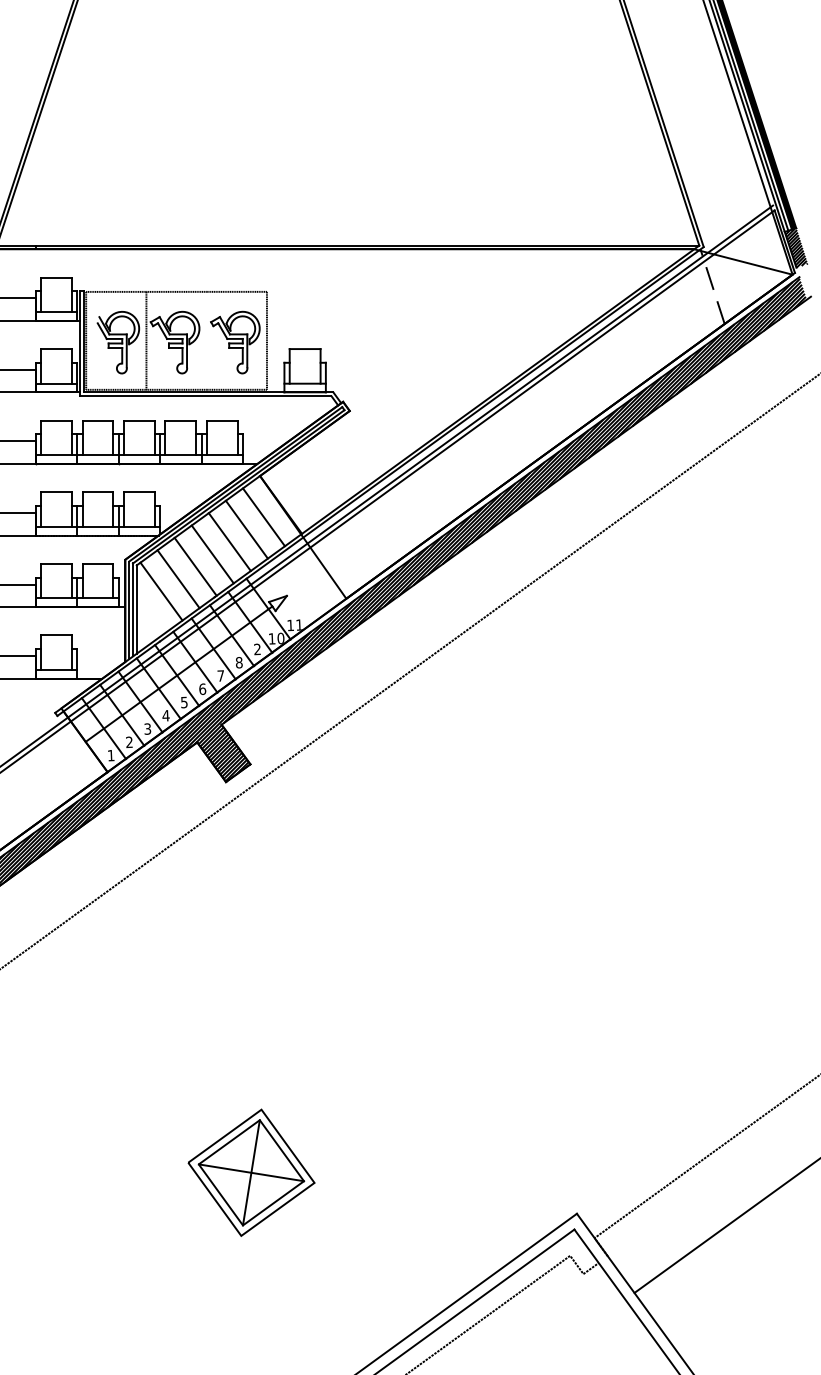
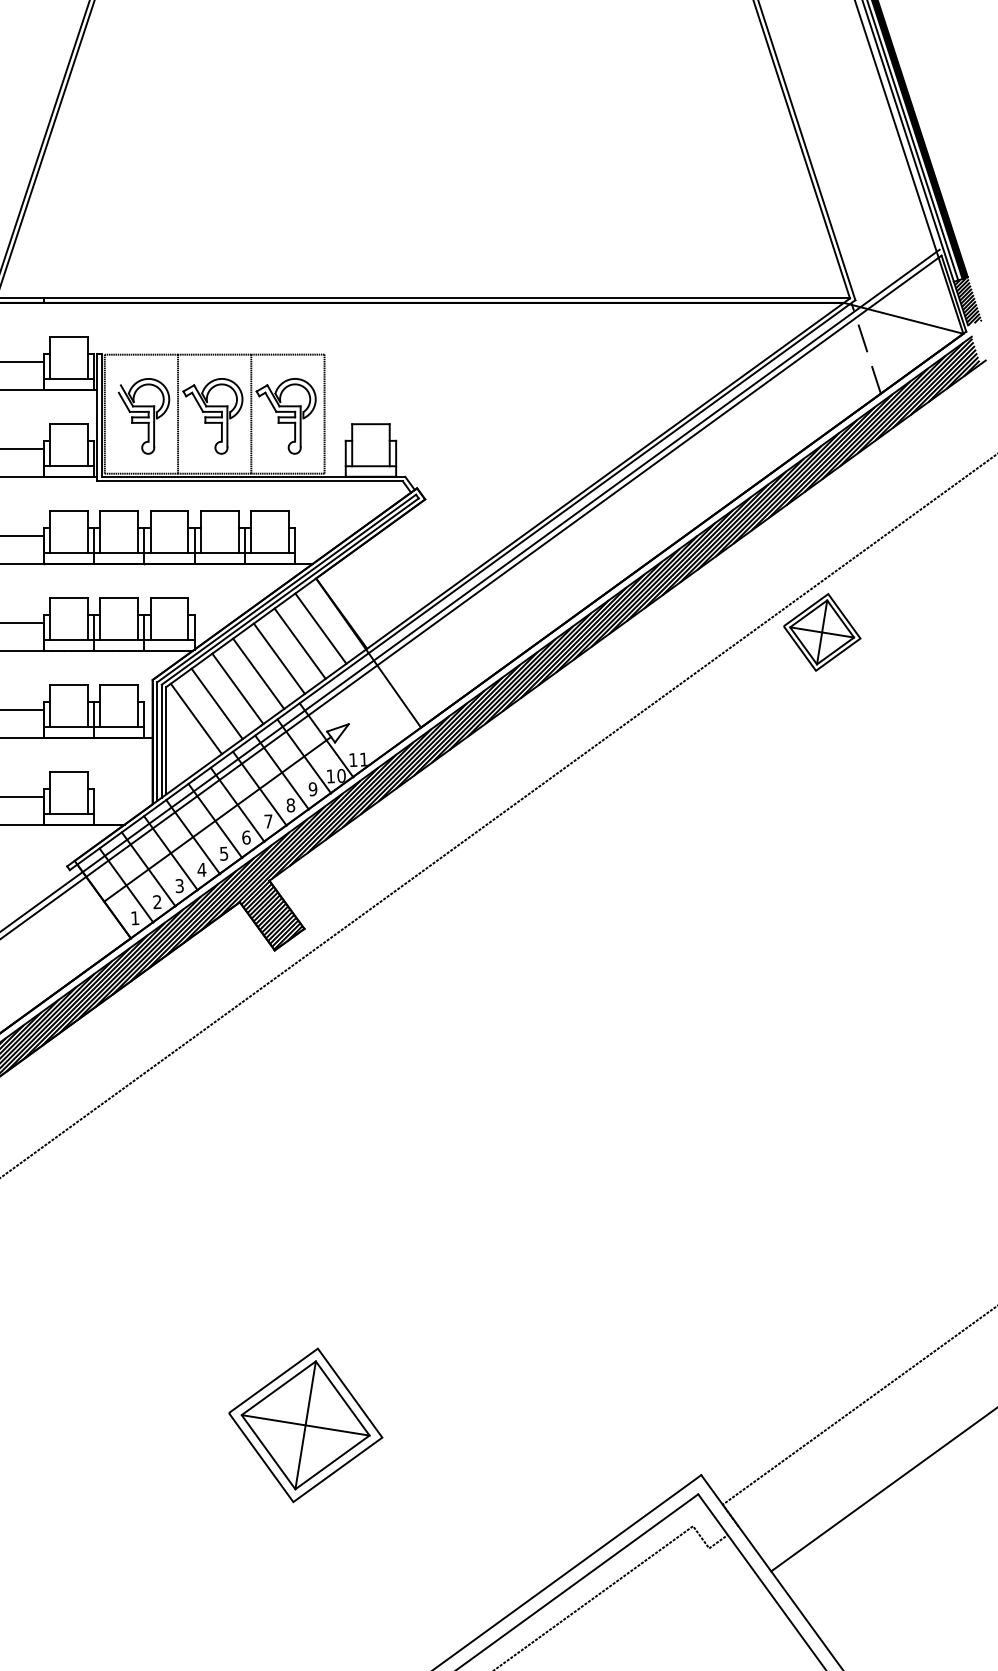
line: (206, 340) -> (251, 413), added
part: (676, 519) -> (822, 631), added
text: (257, 649) -> (313, 789), 2 -> 9

